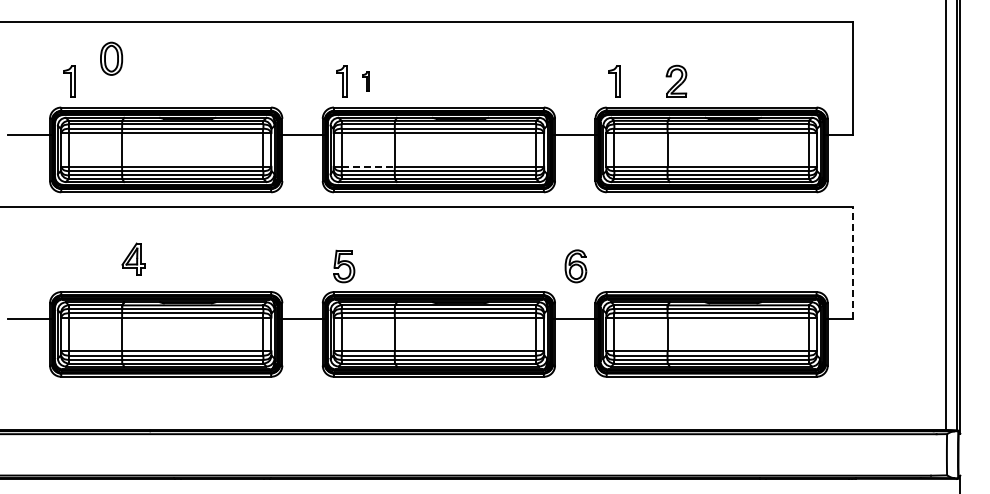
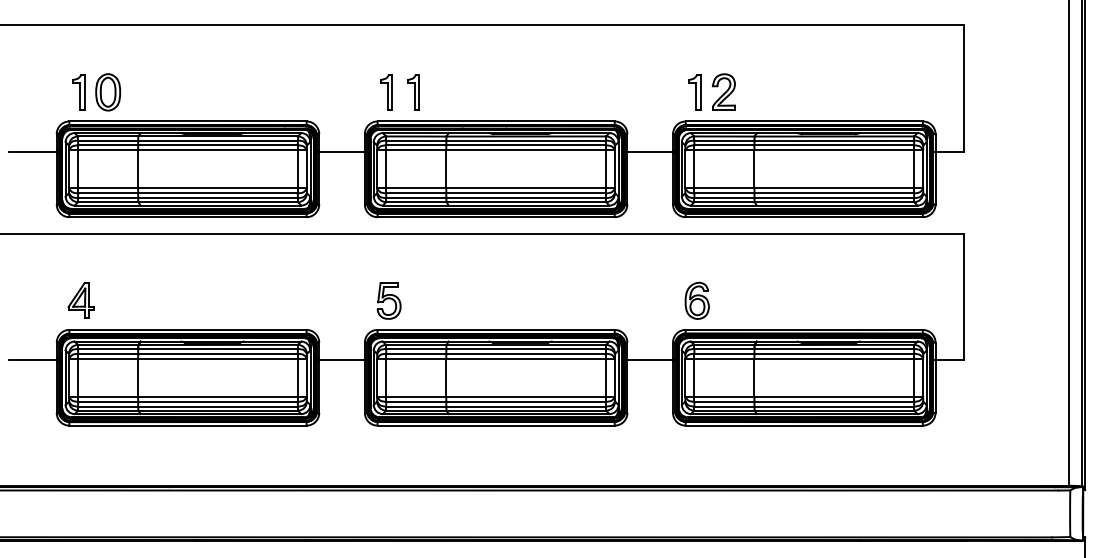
part: (111, 58) -> (108, 92), moved
part: (676, 80) -> (723, 90), moved
part: (365, 81) -> (413, 92), size x1.67
line: (368, 166) -> (416, 188), dashed -> solid
part: (133, 258) -> (80, 299), moved
line: (852, 262) -> (963, 296), dashed -> solid
part: (575, 266) -> (696, 301), moved

